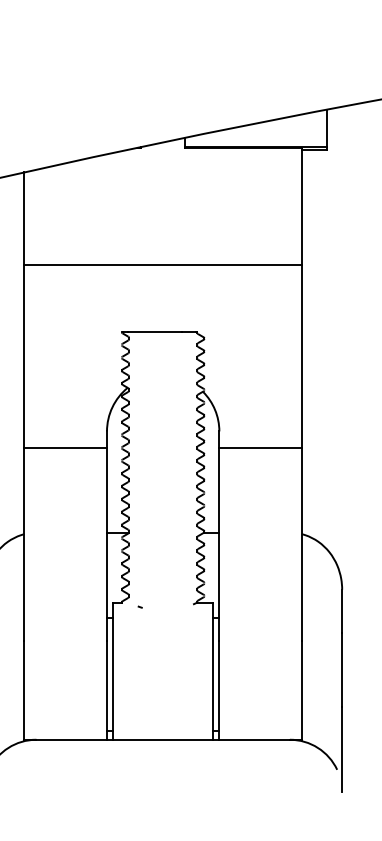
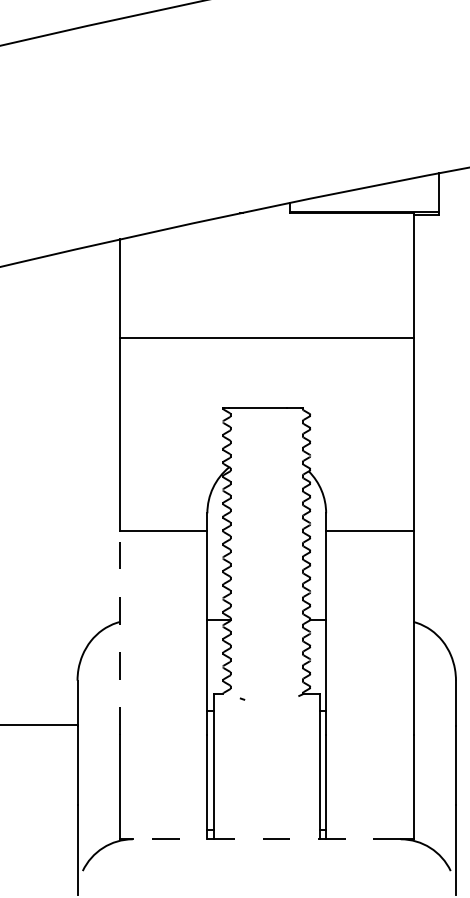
line: (24, 544) -> (120, 632), solid -> dashed
line: (162, 739) -> (266, 839), solid -> dashed

